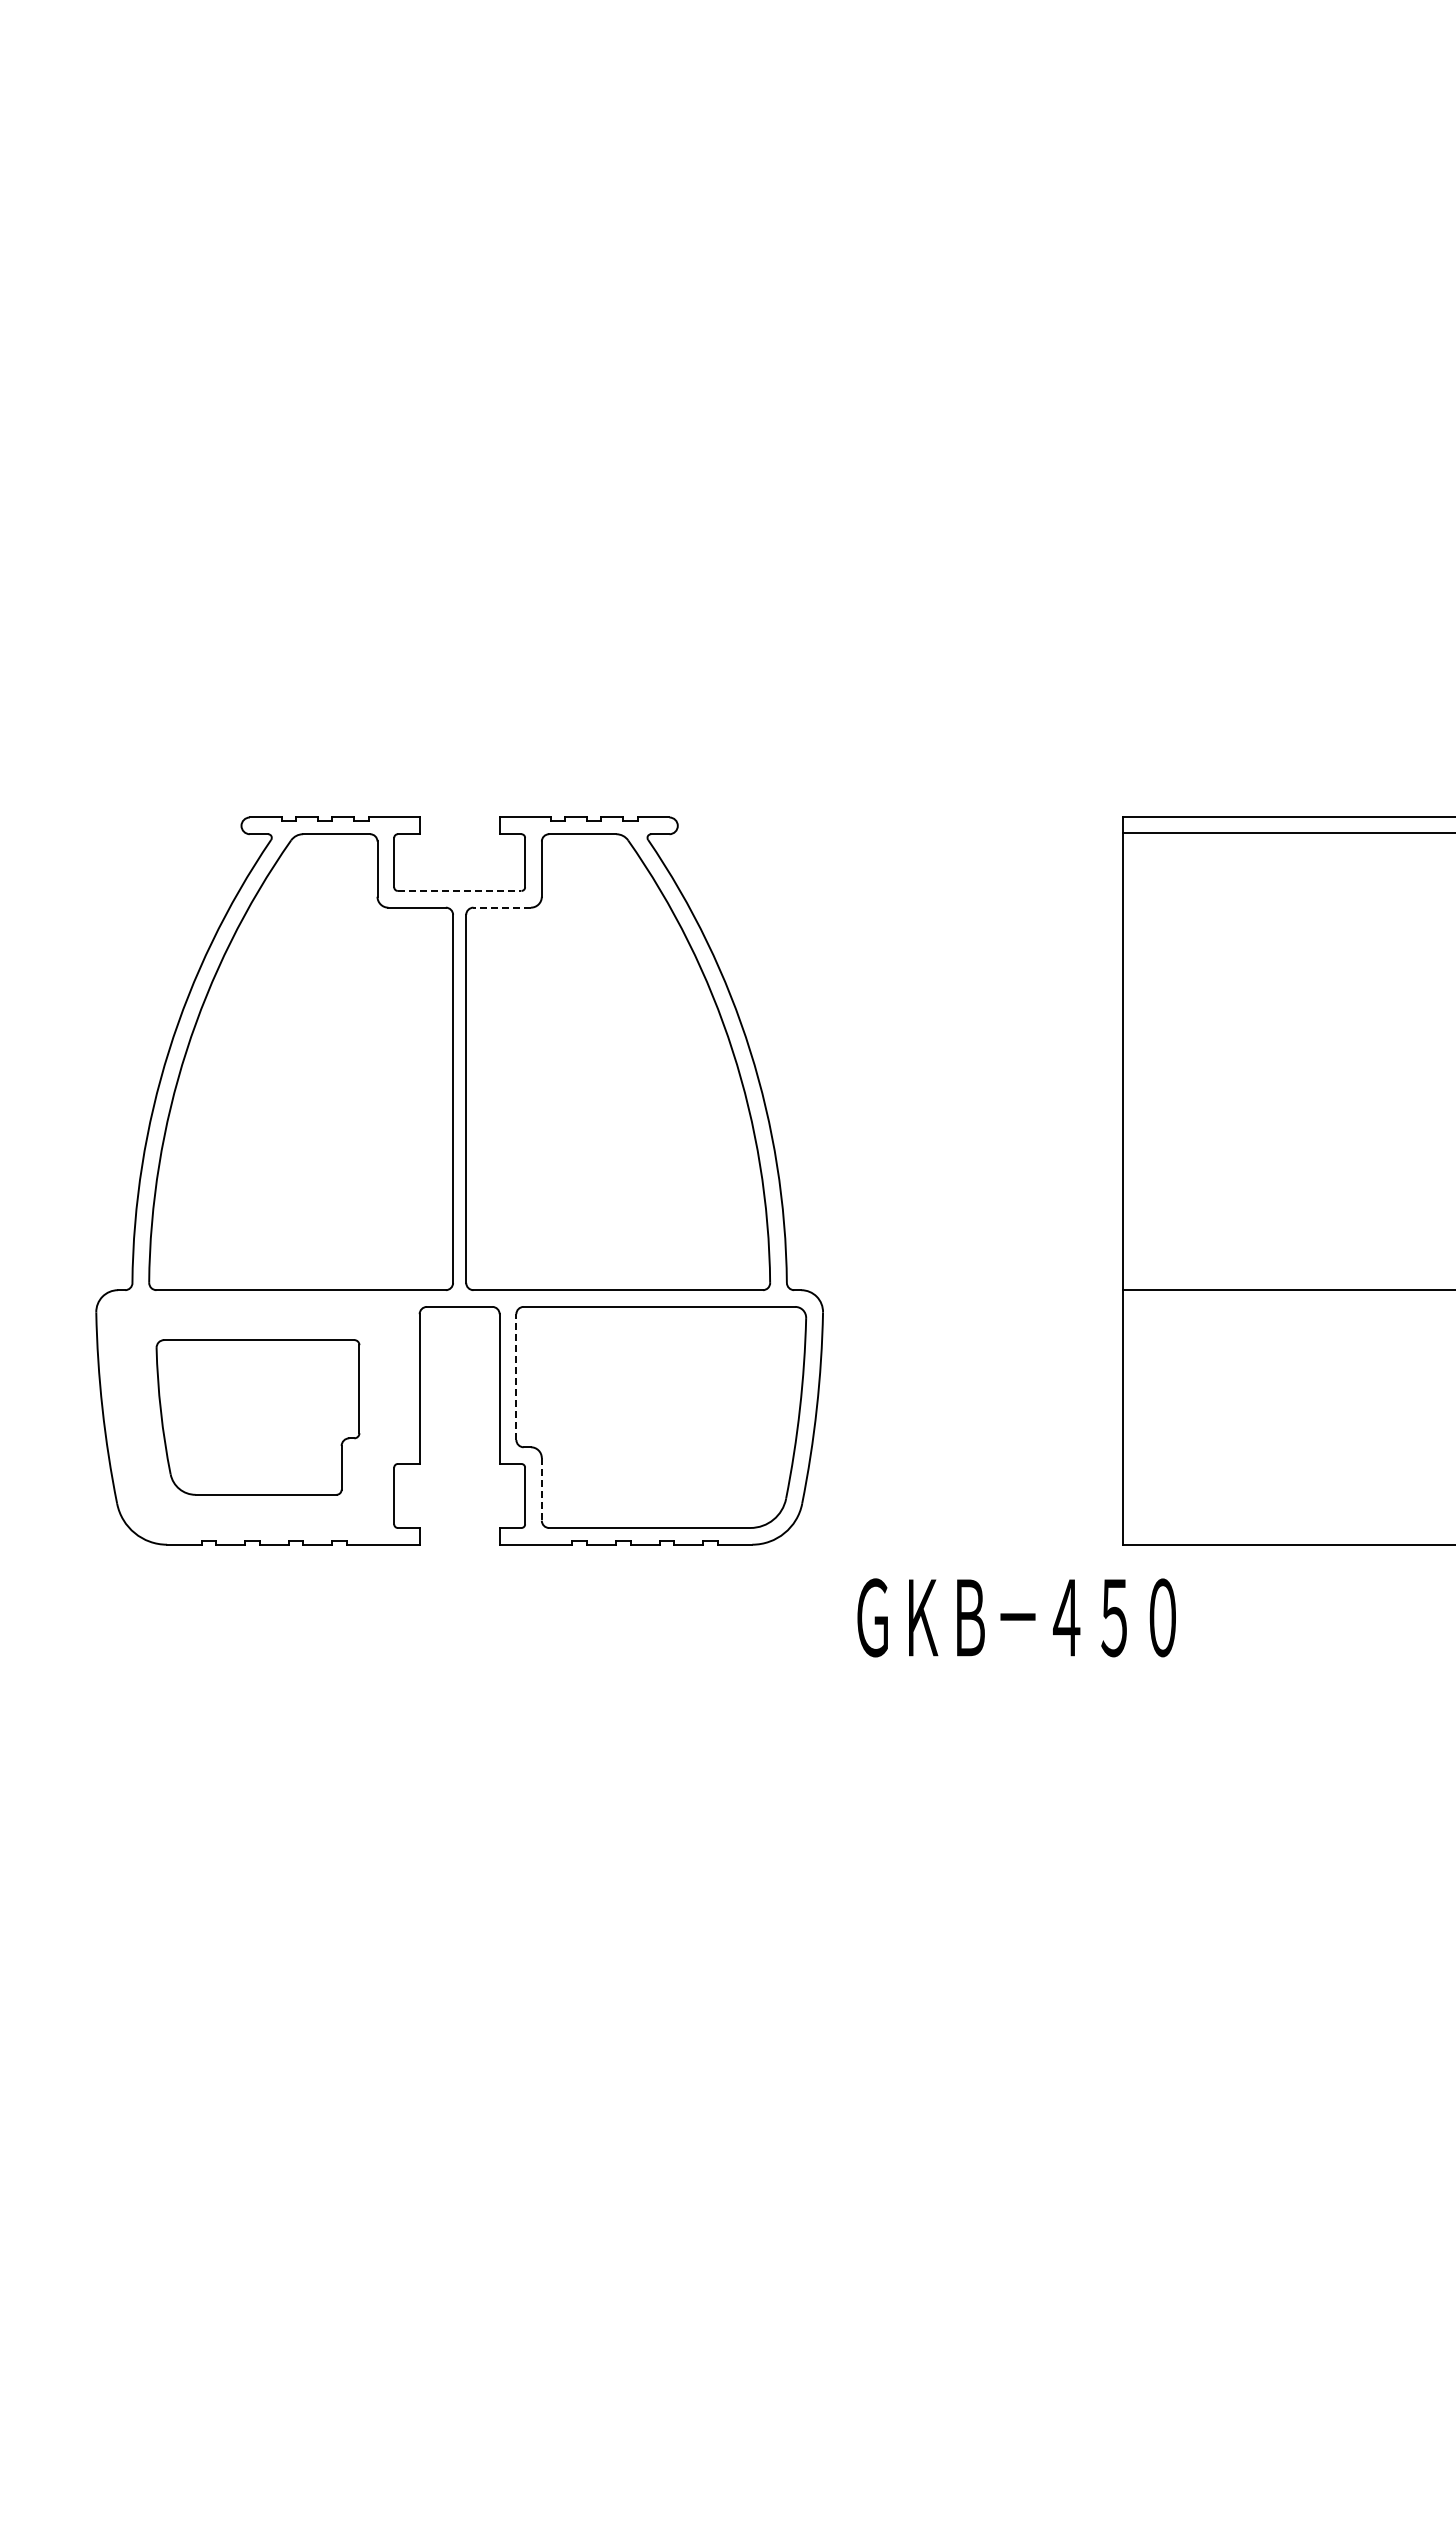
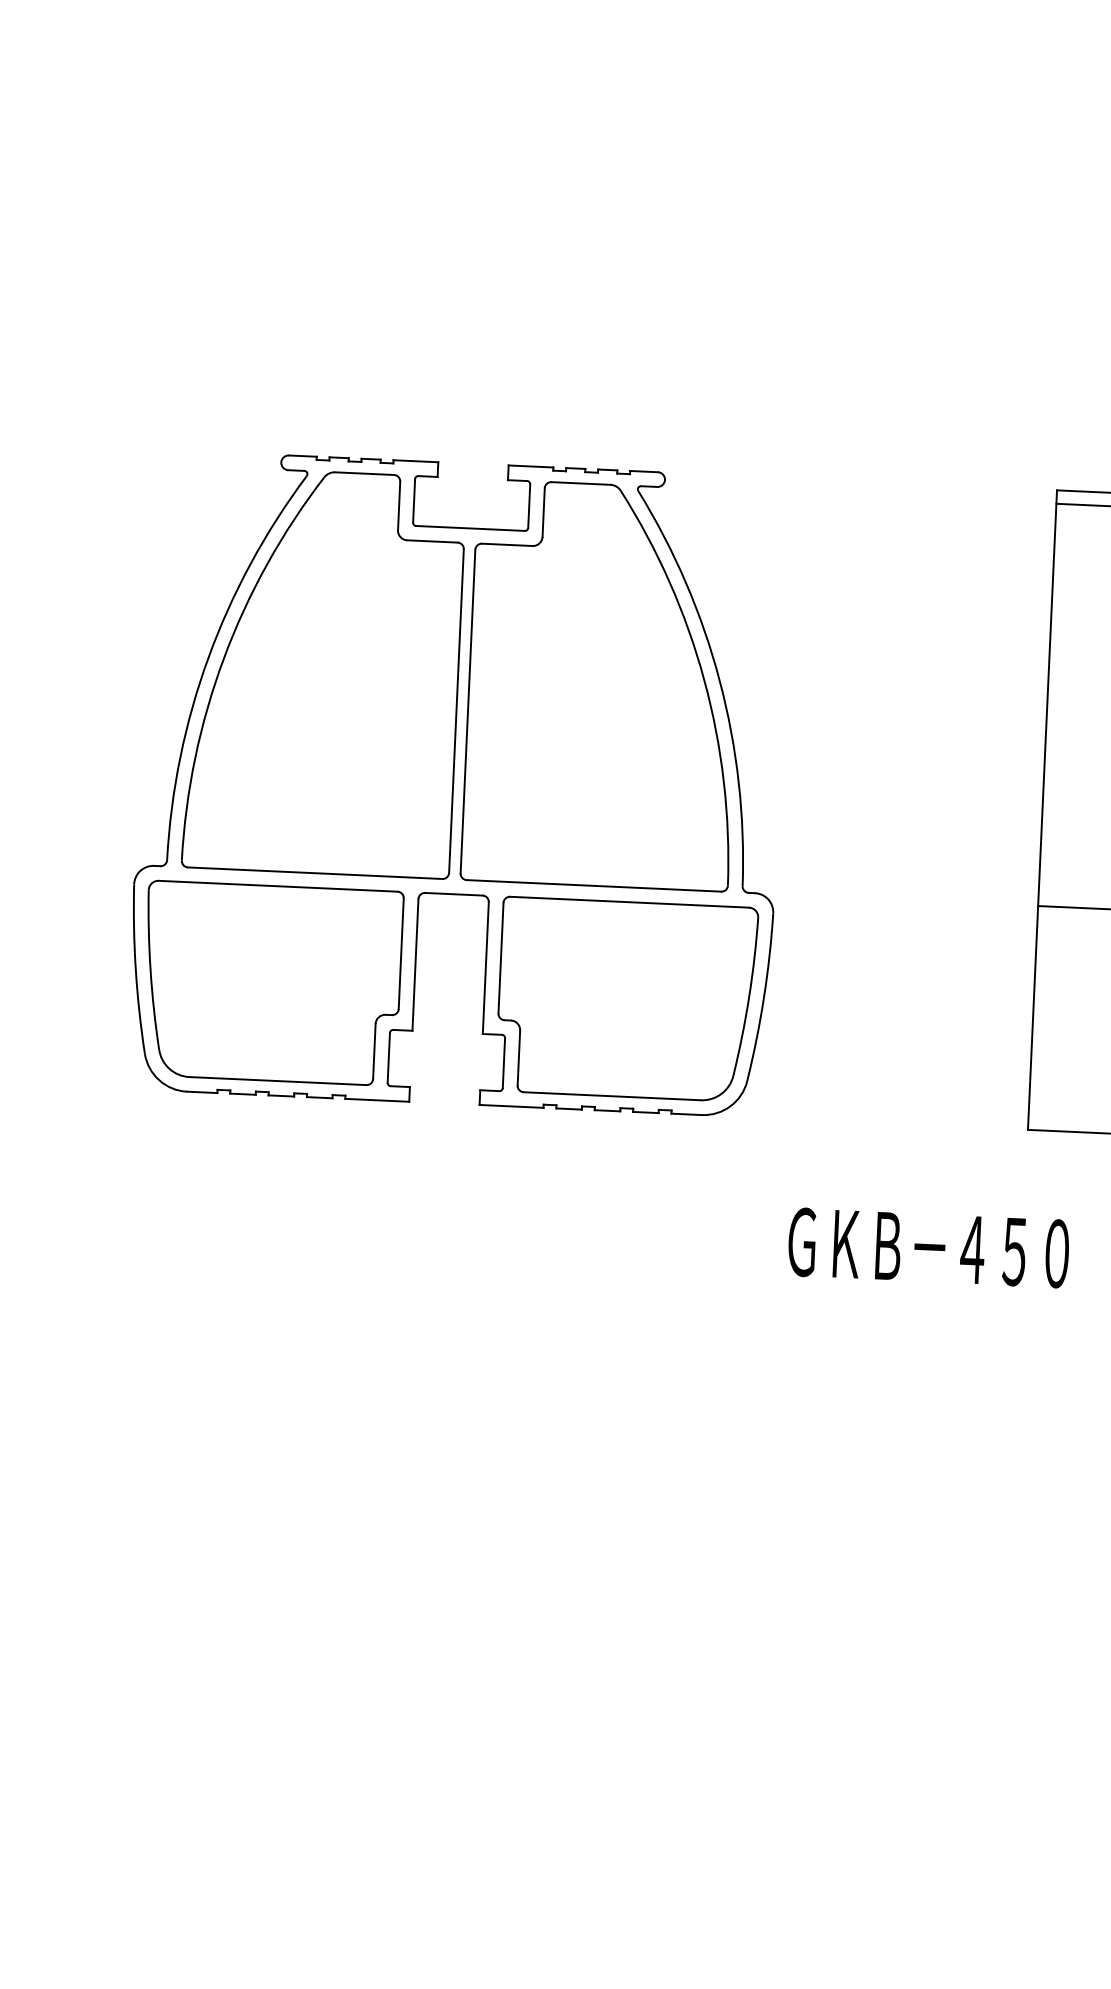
line: (459, 890) -> (470, 528), dashed -> solid
line: (502, 907) -> (507, 544), dashed -> solid
line: (516, 1377) -> (501, 958), dashed -> solid
part: (257, 1417) -> (271, 983), size x1.43
line: (541, 1489) -> (518, 1058), dashed -> solid
text: (1016, 1617) -> (928, 1247), moved

